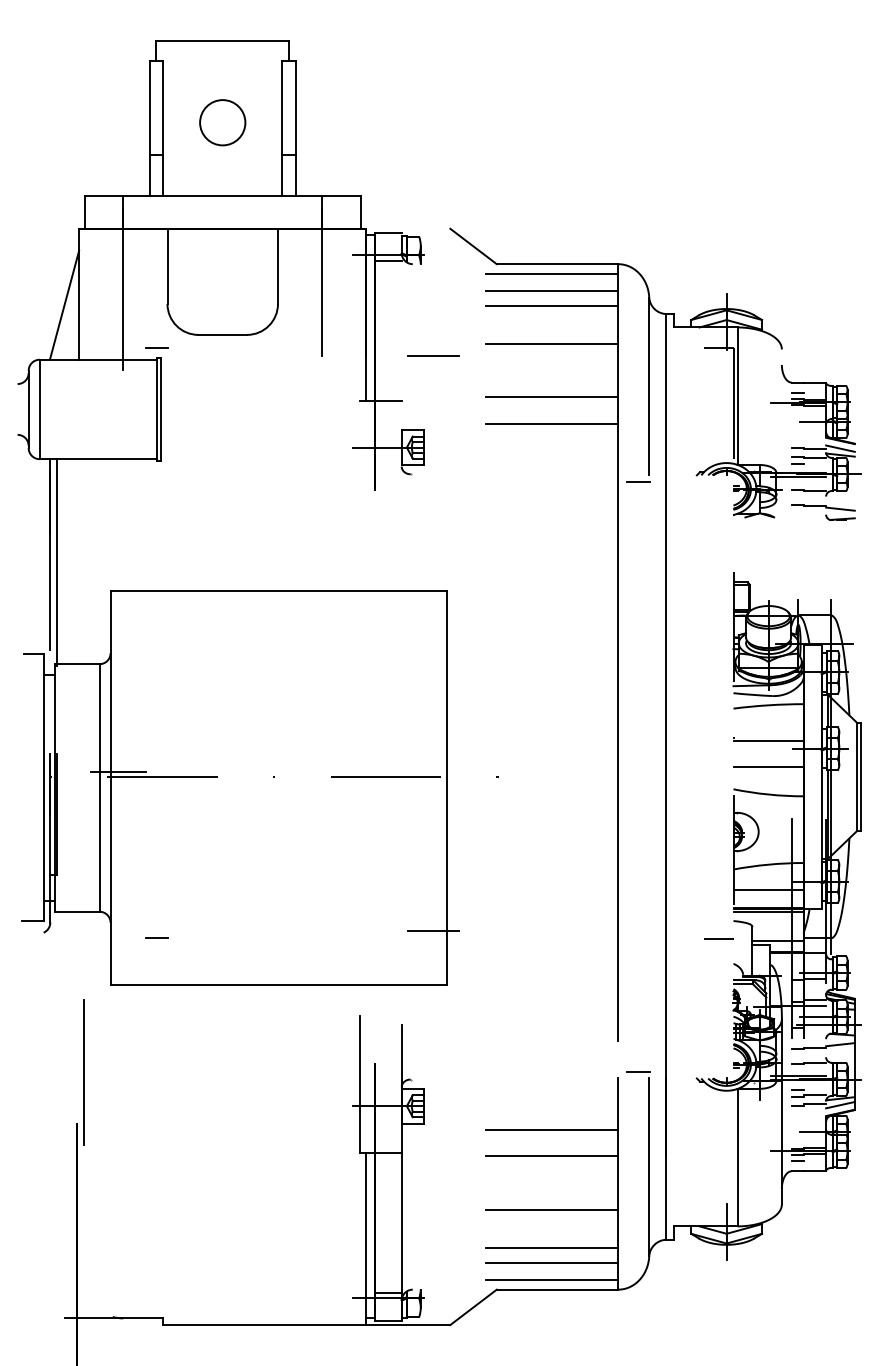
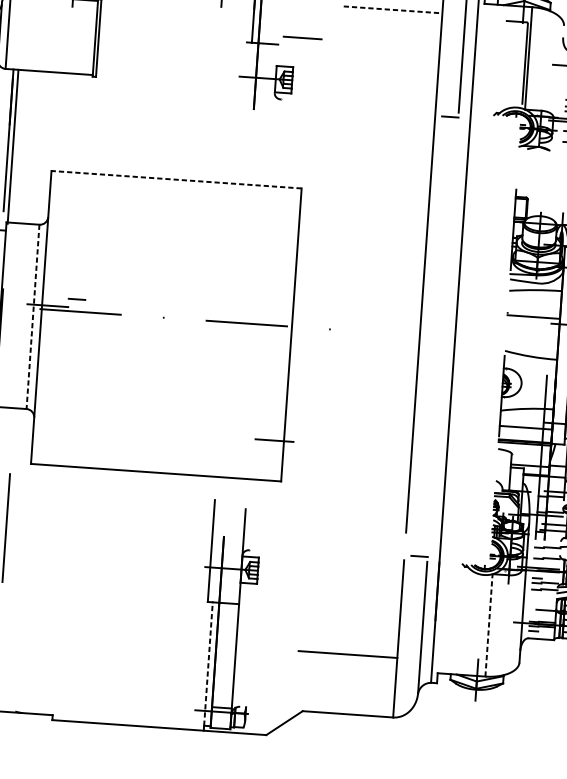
line: (552, 344) -> (393, 10), solid -> dashed
line: (433, 355) -> (302, 37), moved
line: (551, 397) -> (389, 49), removed
line: (551, 423) -> (388, 69), removed
line: (278, 591) -> (176, 179), solid -> dashed
line: (768, 766) -> (532, 335), removed
line: (99, 787) -> (33, 316), solid -> dashed
line: (156, 937) -> (76, 298), moved
line: (718, 938) -> (486, 461), removed
line: (551, 1130) -> (351, 595), removed
line: (551, 1156) -> (350, 614), removed
line: (737, 1157) -> (488, 625), solid -> dashed
line: (366, 1235) -> (208, 664), solid -> dashed
line: (551, 1247) -> (345, 682), removed
line: (551, 1263) -> (344, 694), removed
line: (551, 1279) -> (344, 706), removed

